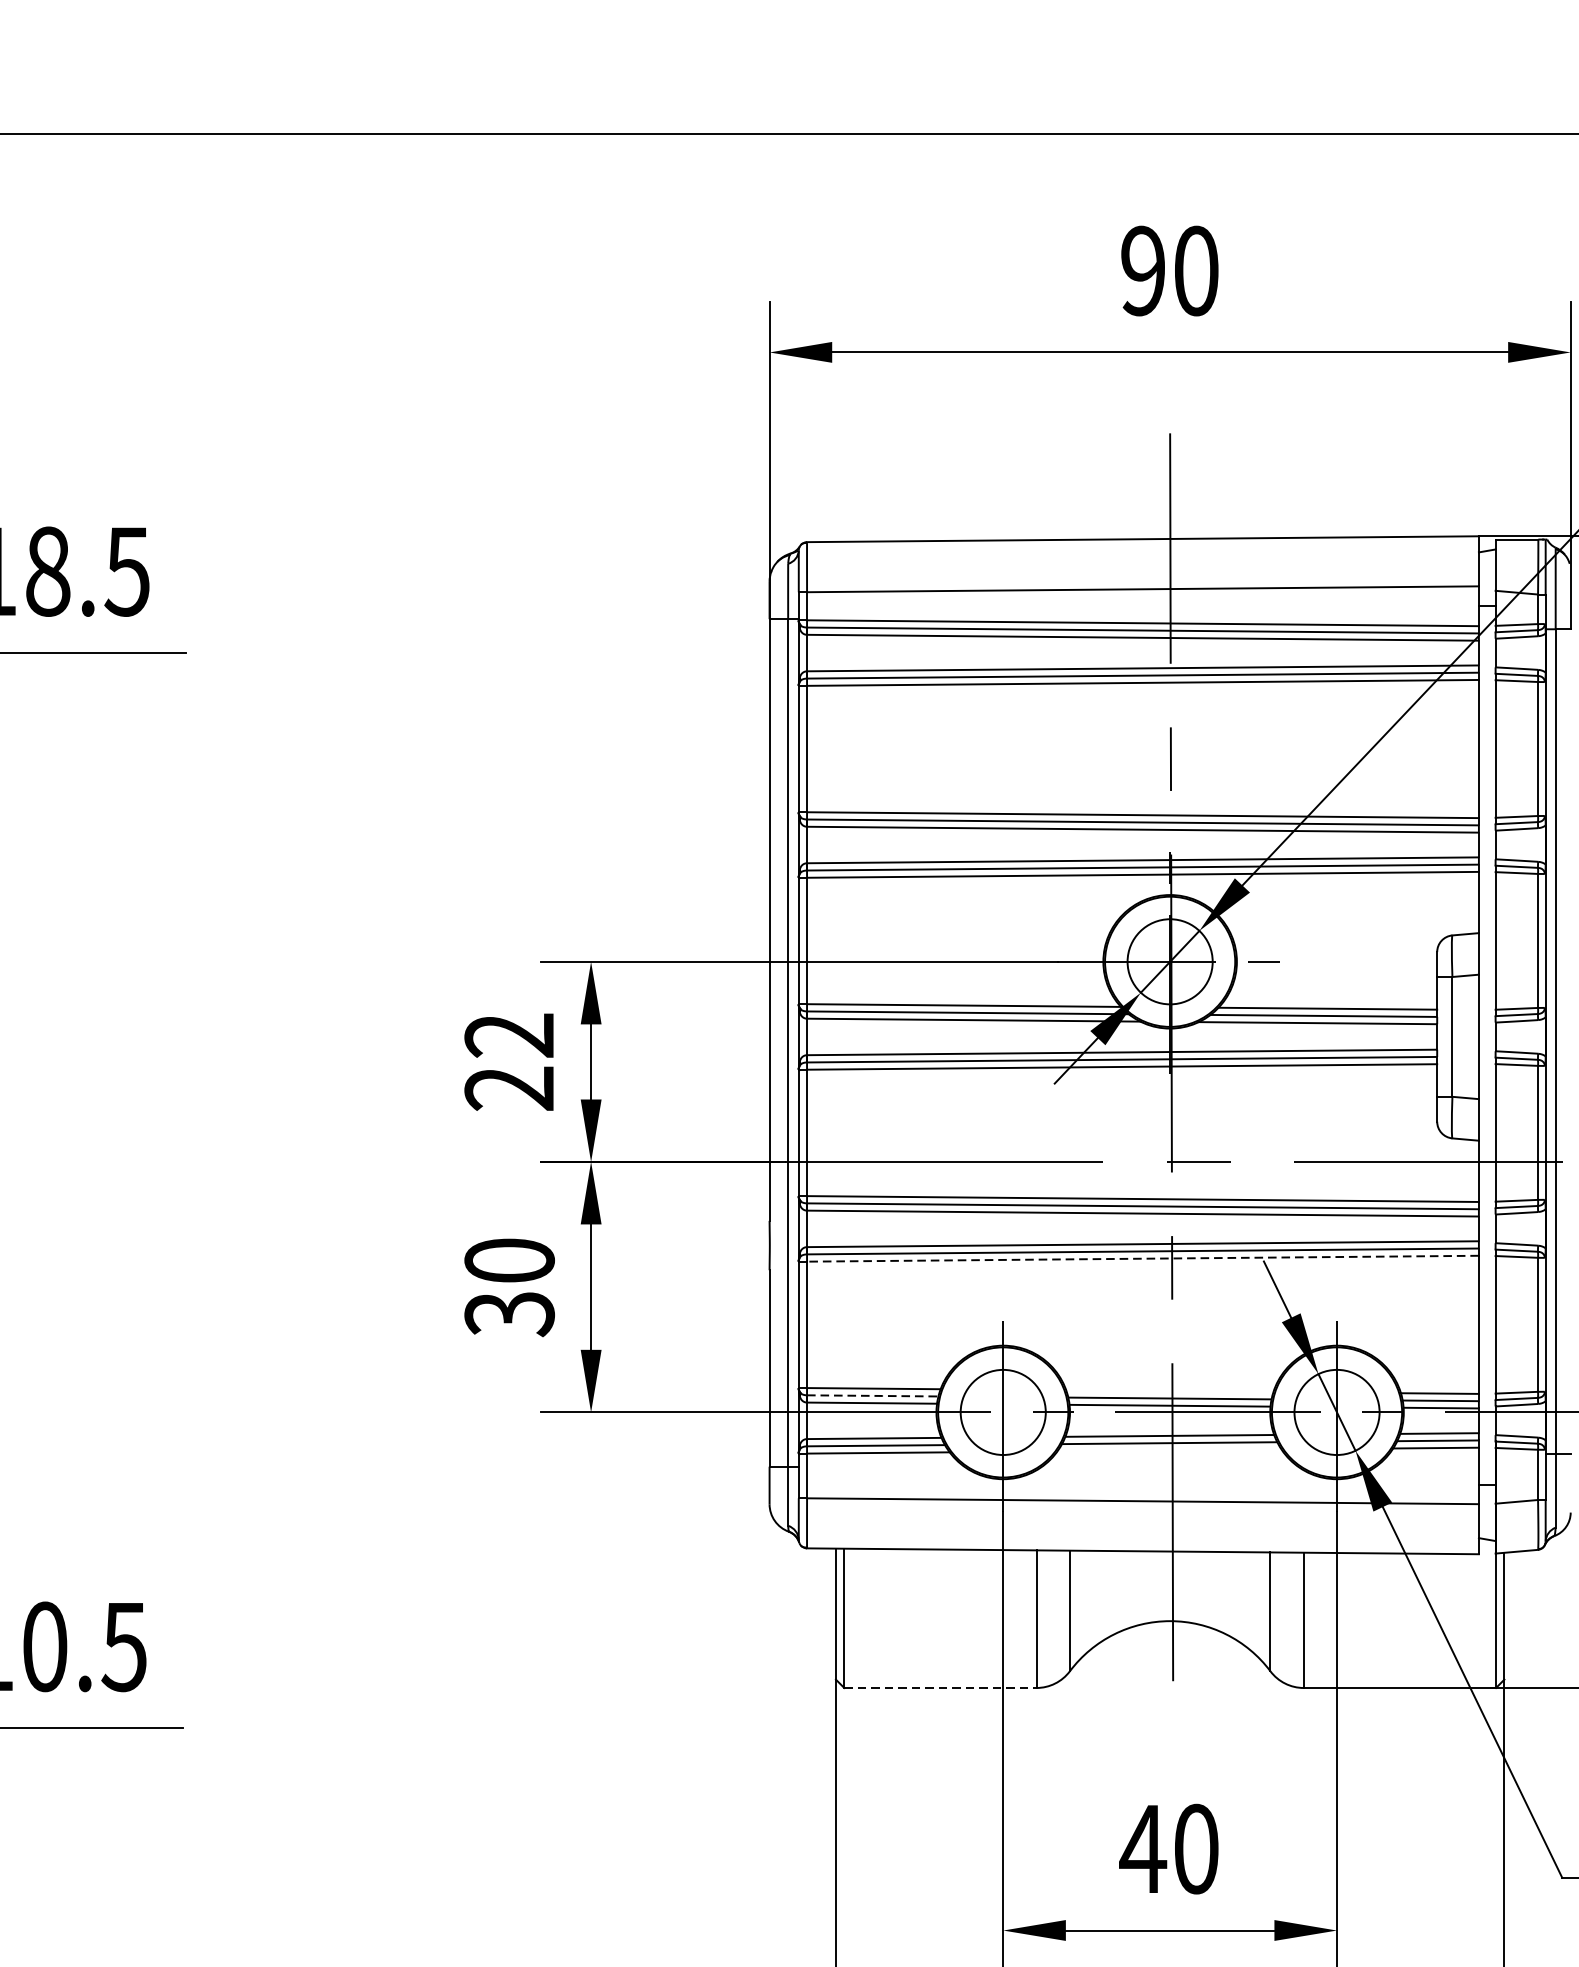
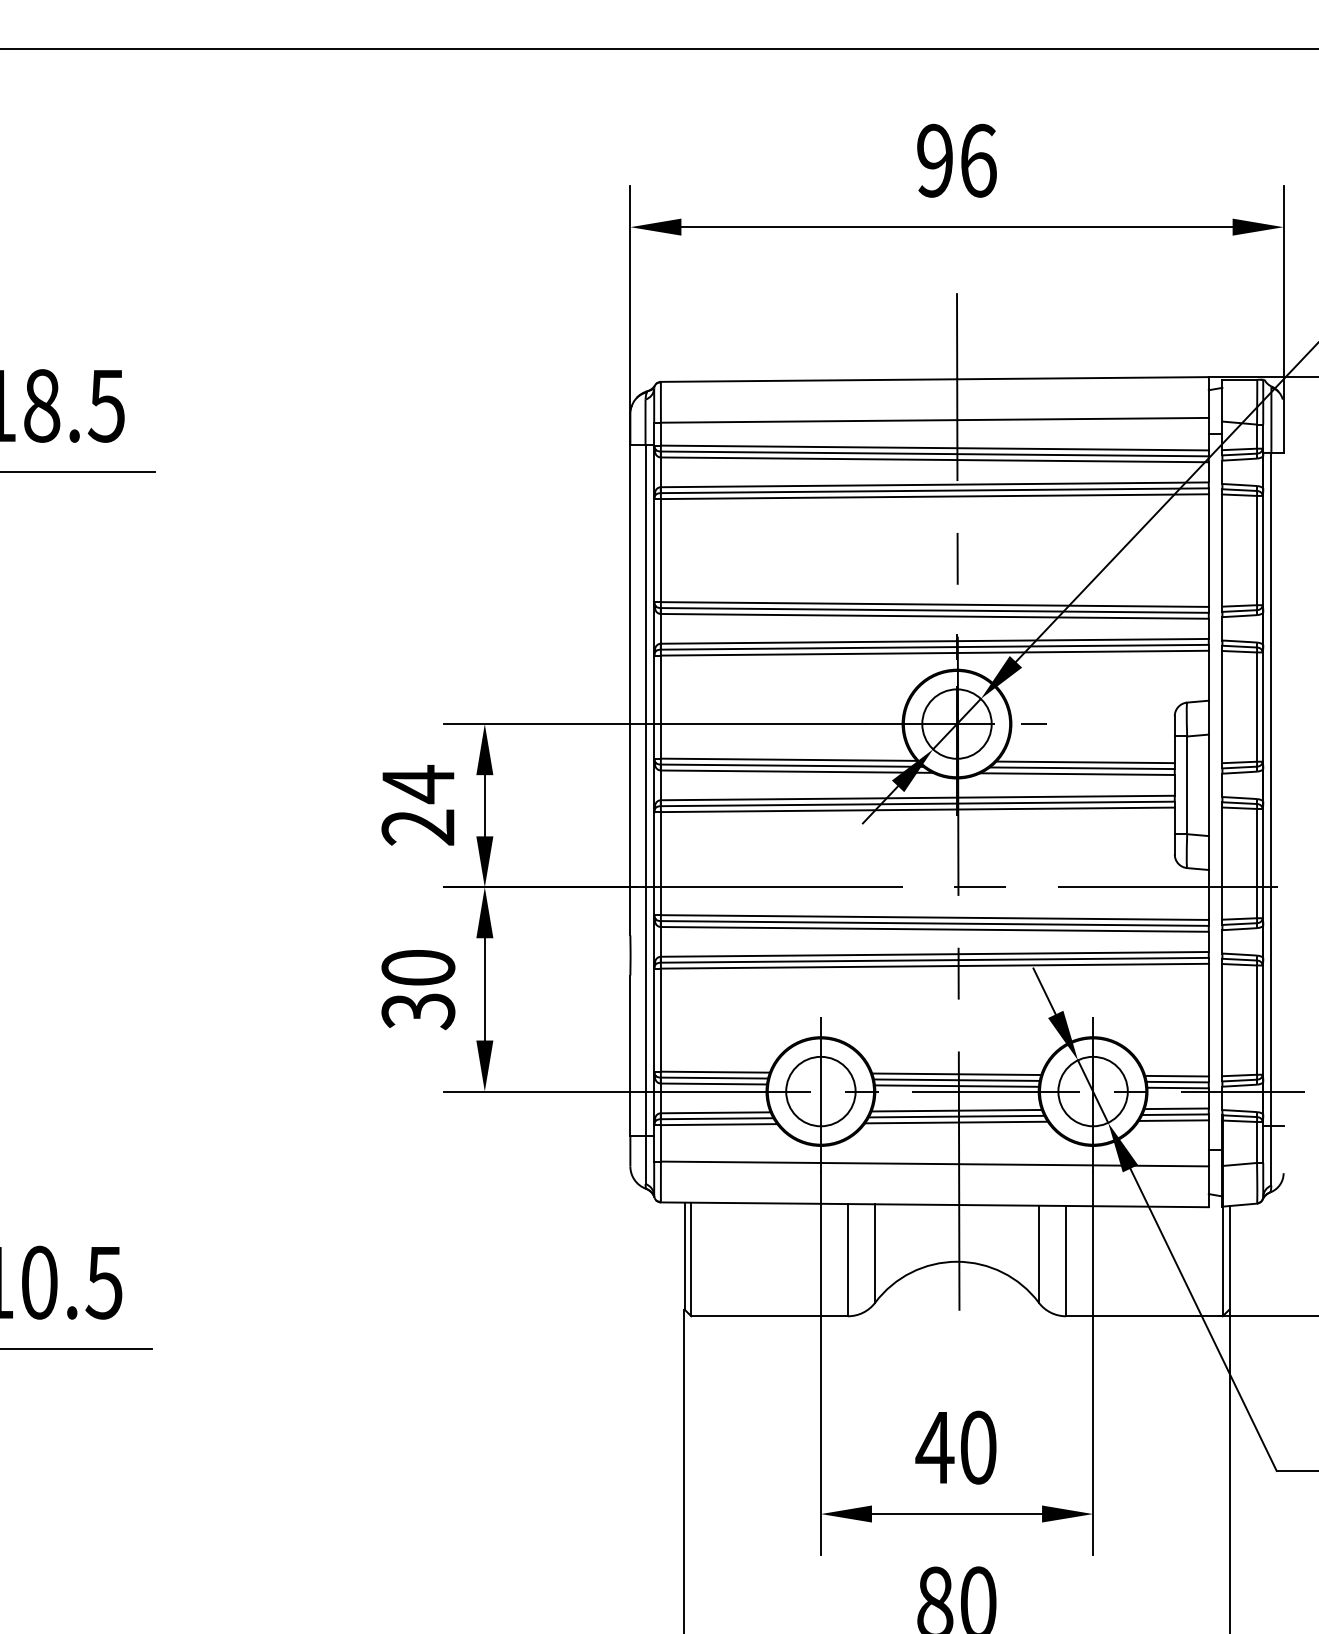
text: (1196, 270) -> (978, 160), 90 -> 96
text: (508, 1035) -> (417, 784), 22 -> 24
line: (1142, 1259) -> (934, 966), dashed -> solid
line: (1169, 1391) -> (956, 1074), added
line: (873, 1396) -> (715, 1078), dashed -> solid
line: (1169, 1450) -> (956, 1122), added
line: (941, 1688) -> (770, 1316), dashed -> solid

